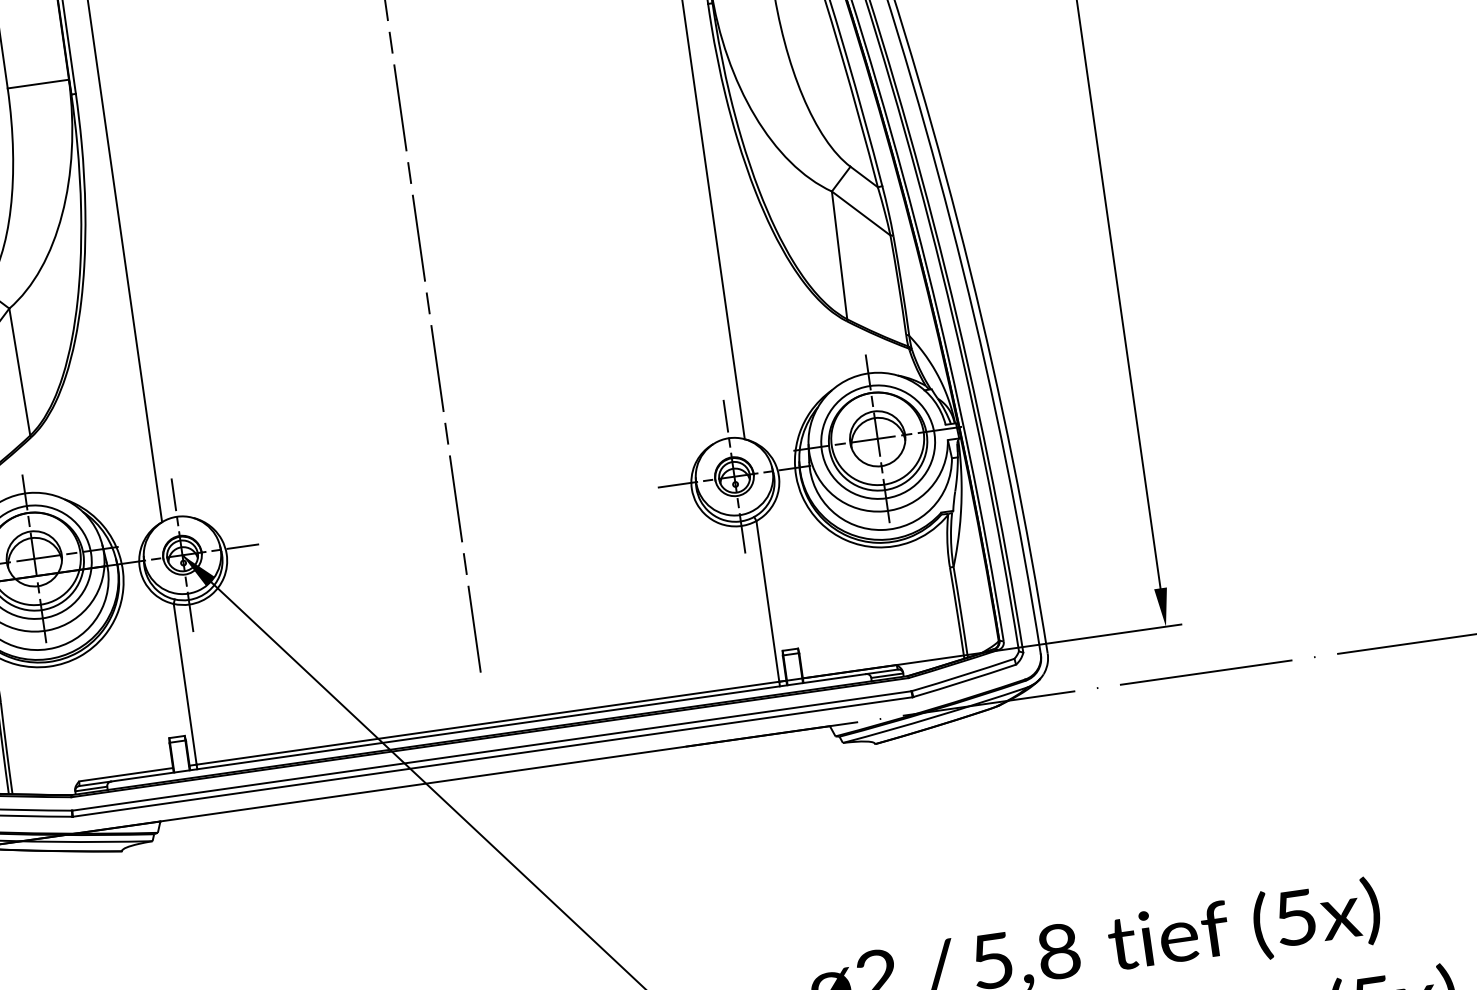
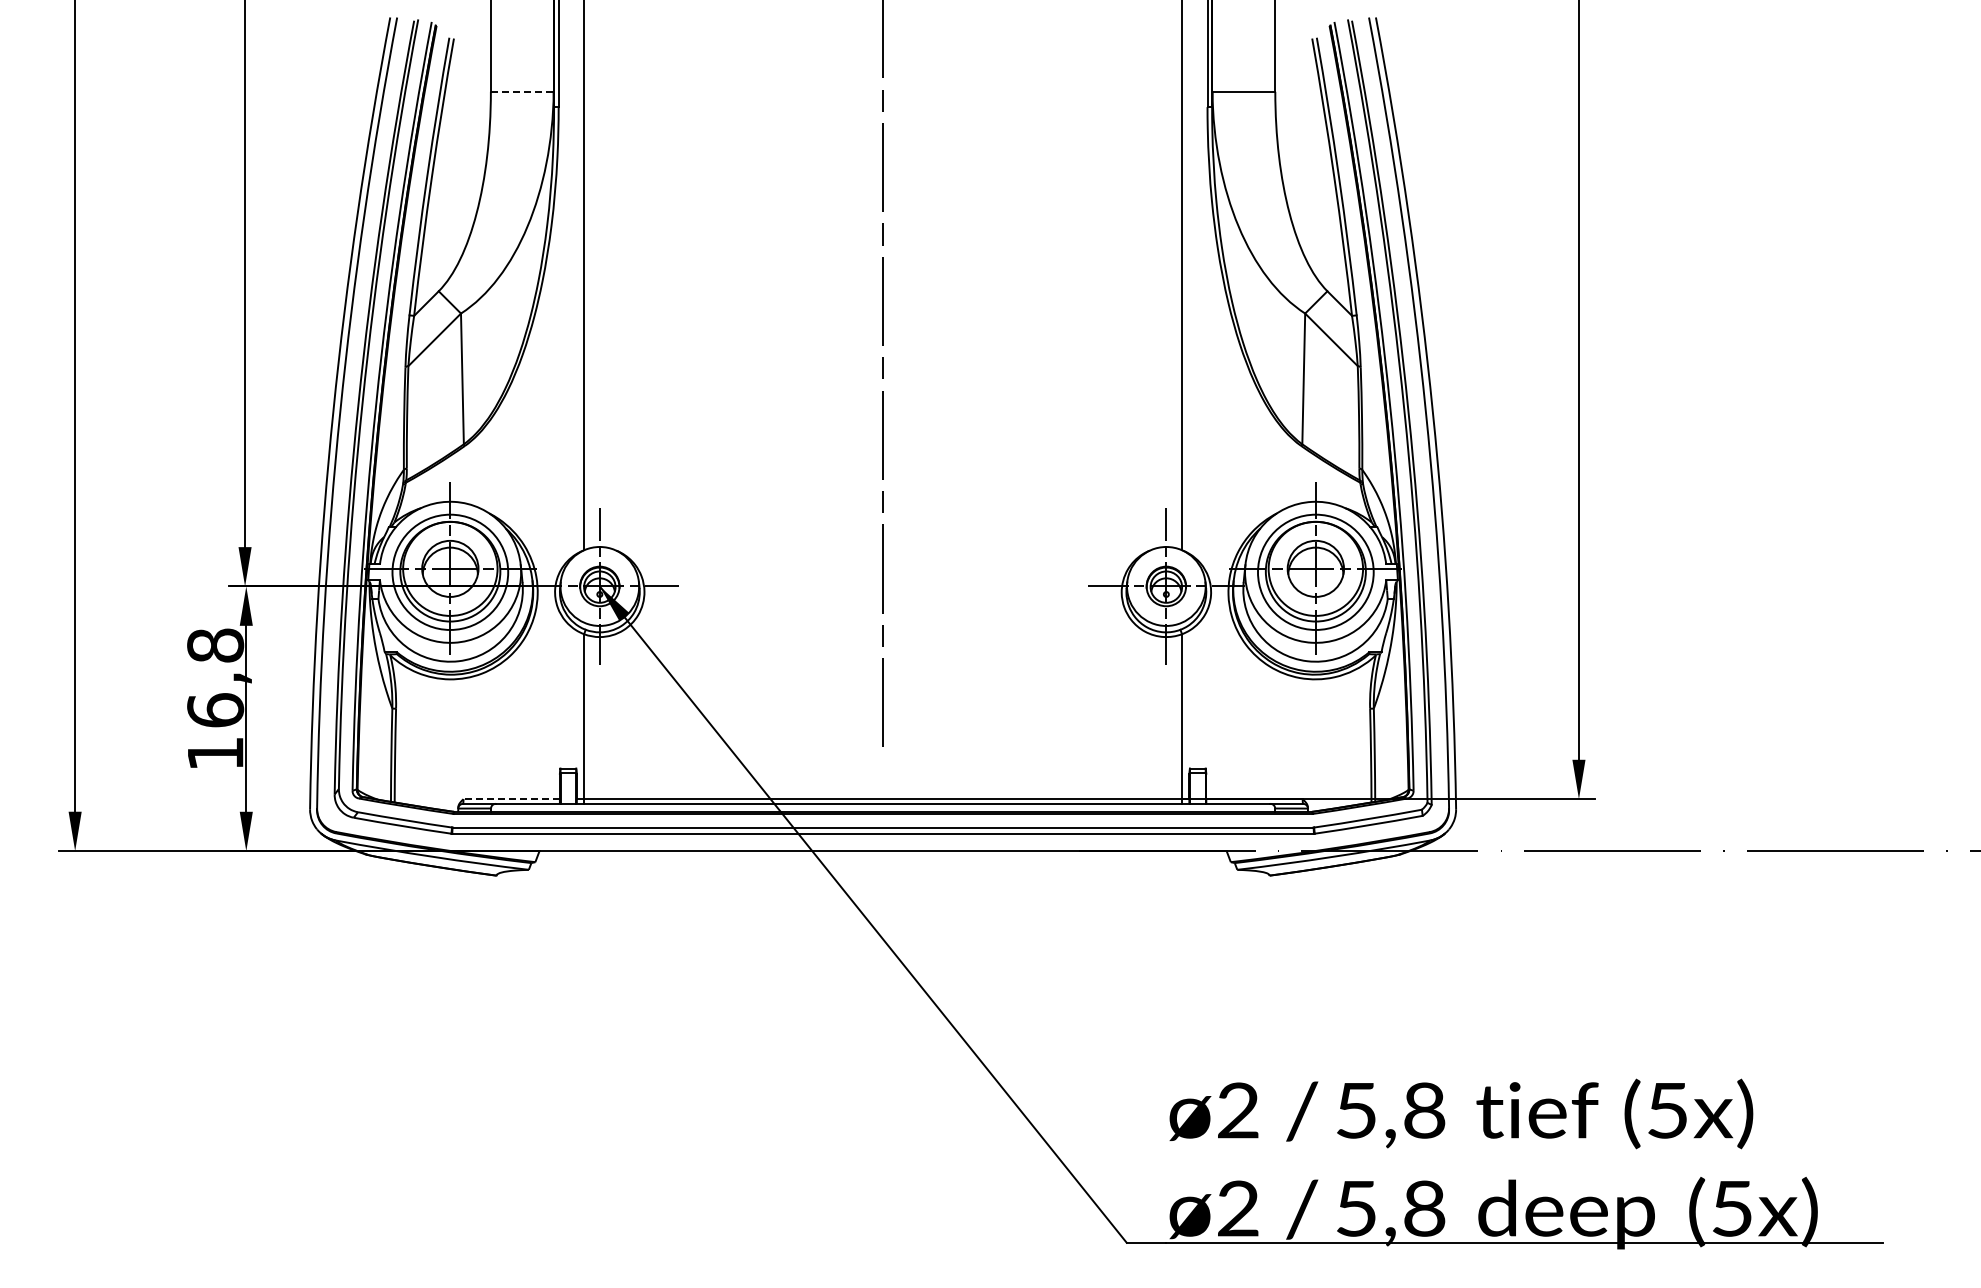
line: (38, 83) -> (522, 91), solid -> dashed
line: (125, 775) -> (511, 799), solid -> dashed

